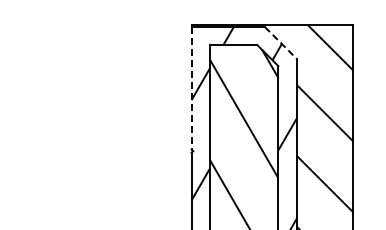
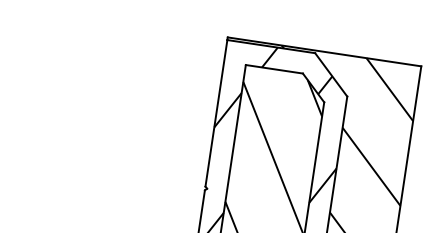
line: (281, 43) -> (331, 75), dashed -> solid
line: (191, 88) -> (216, 113), dashed -> solid

